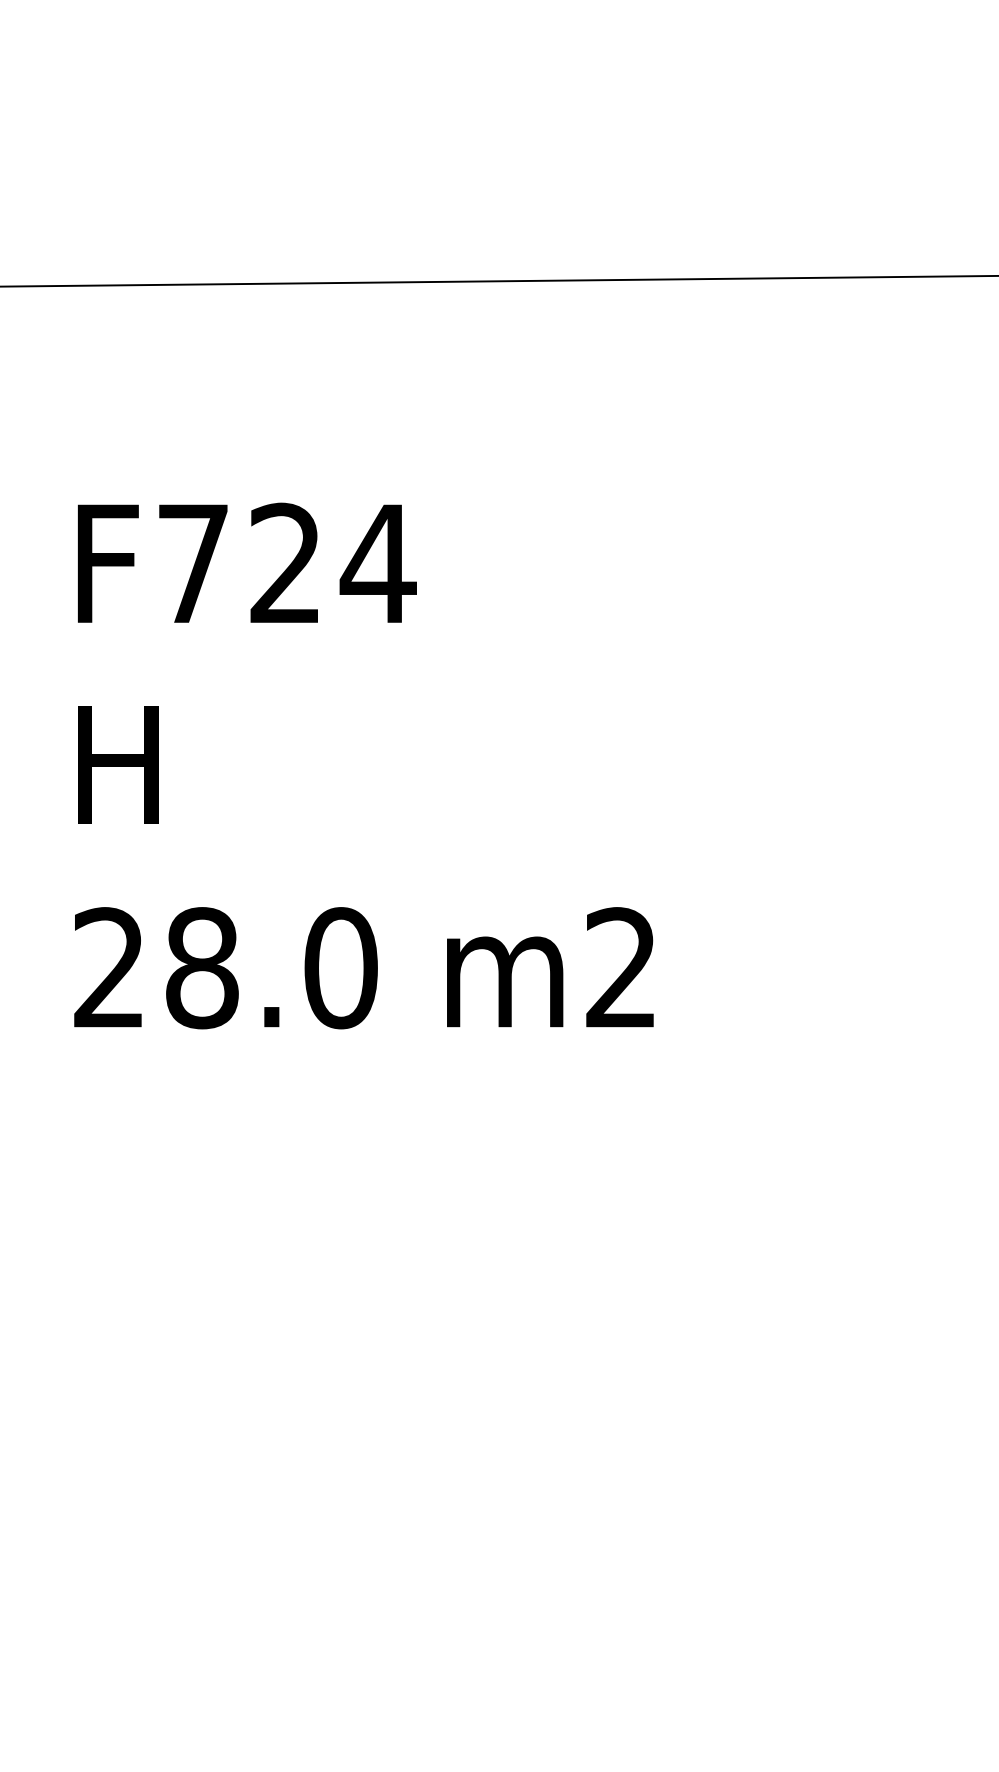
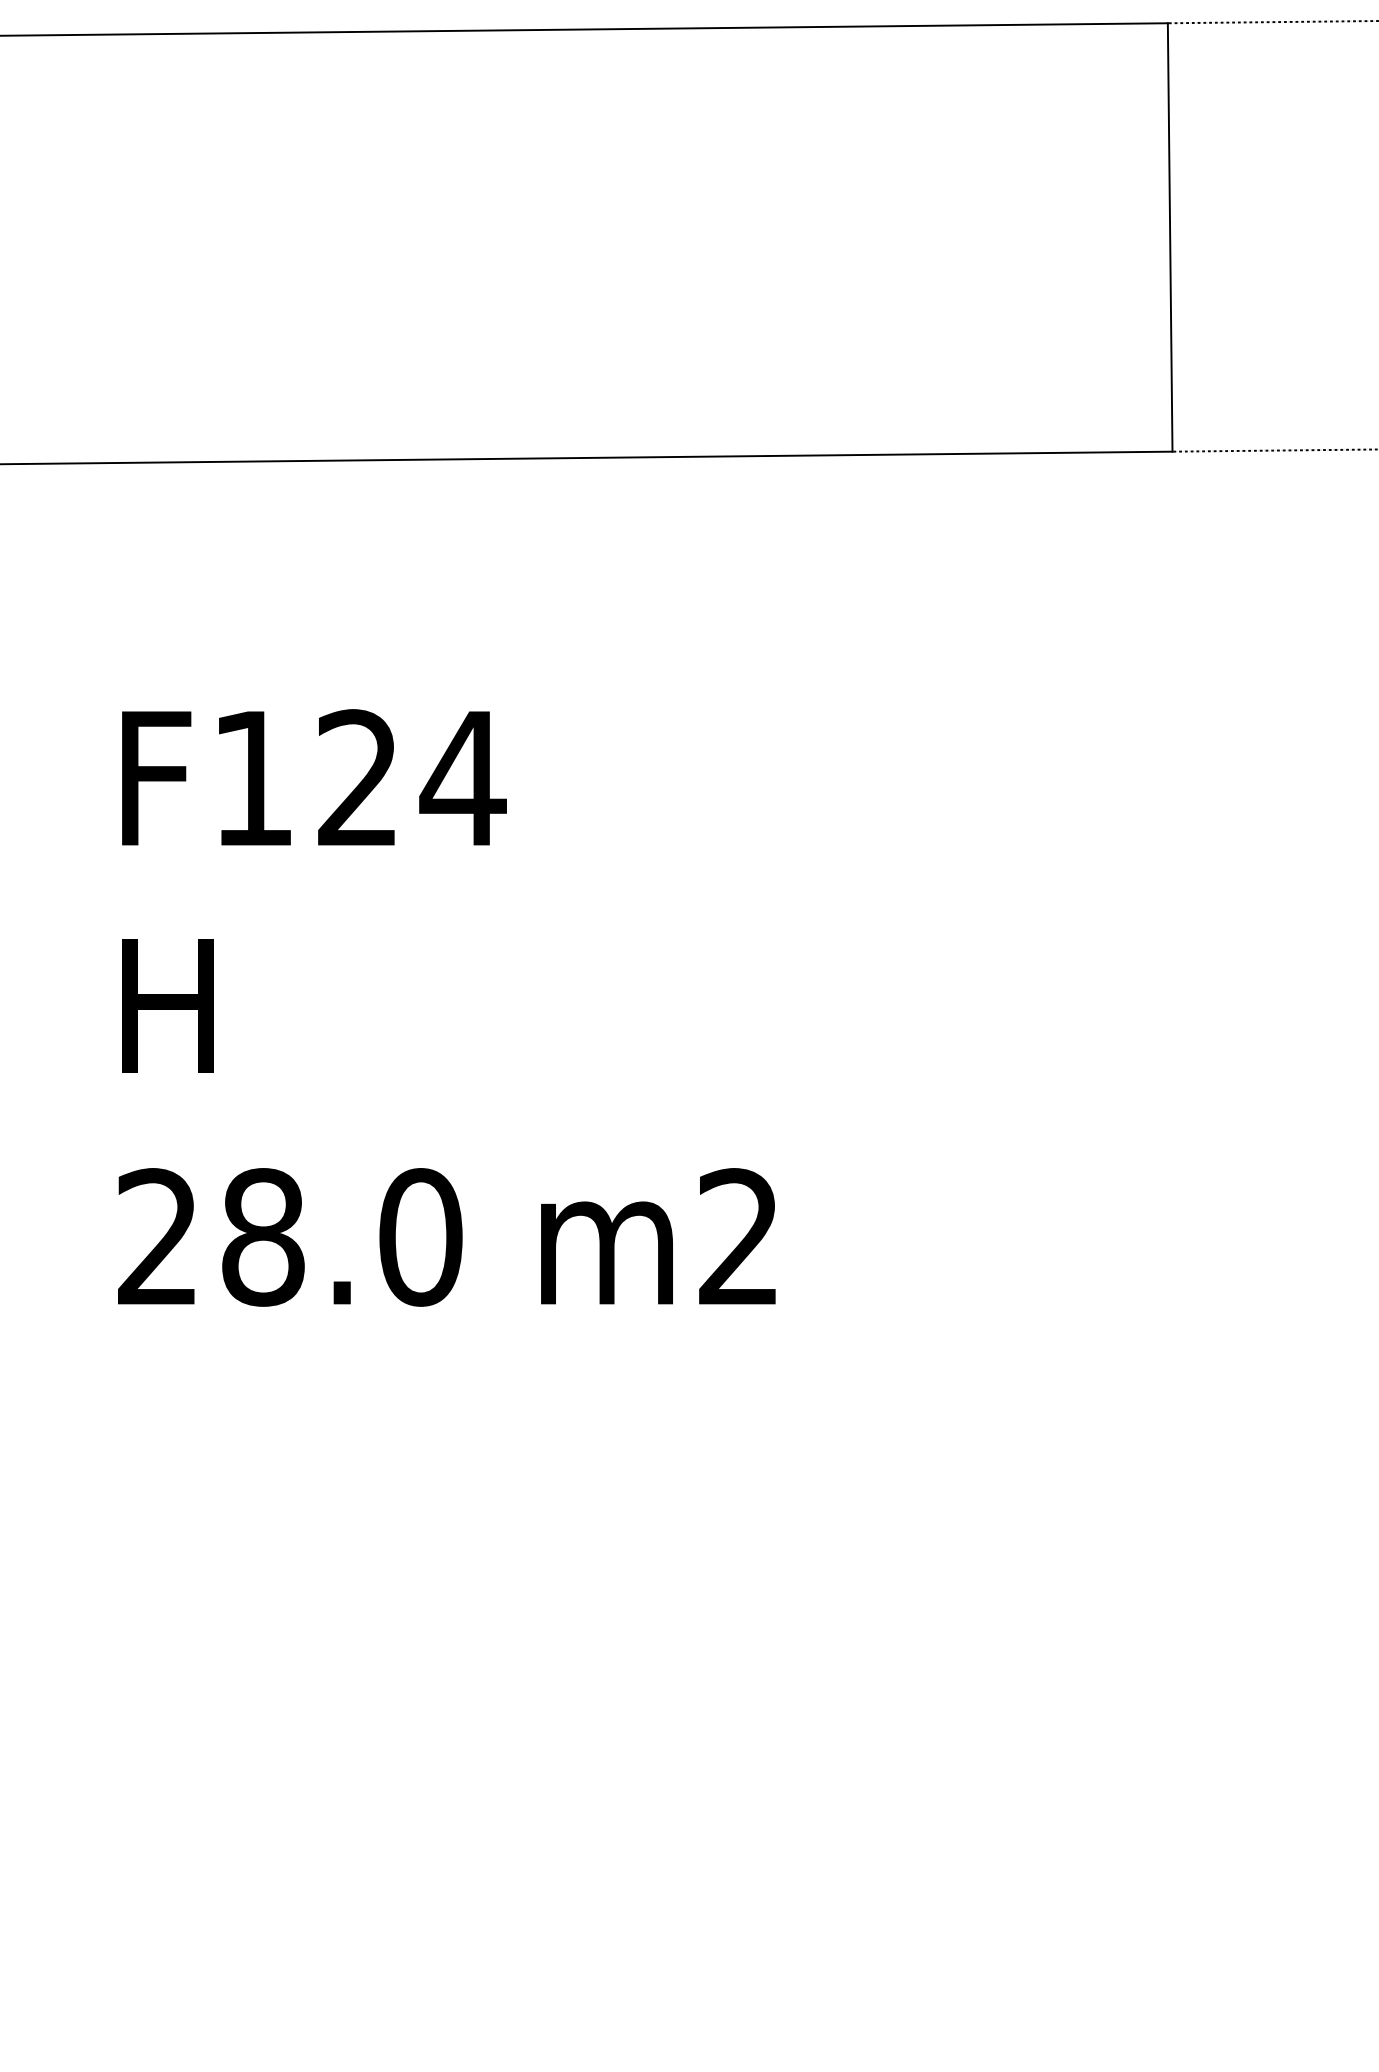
text: (192, 563) -> (252, 778), F724 -> F124

